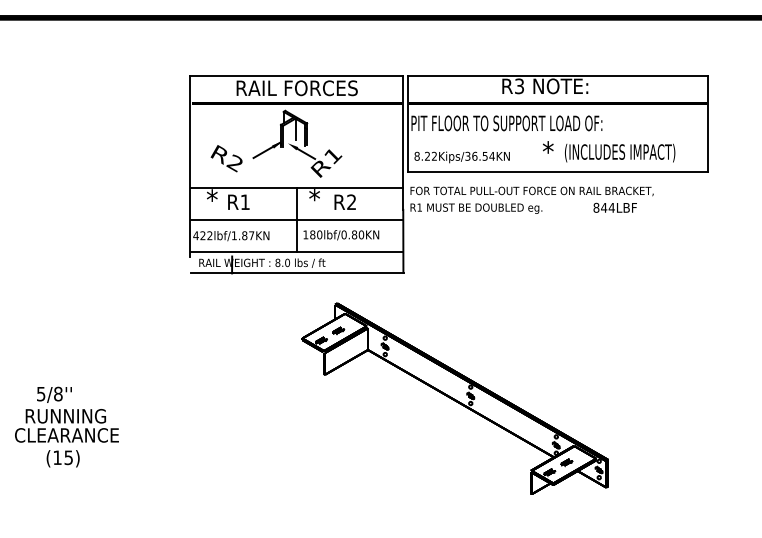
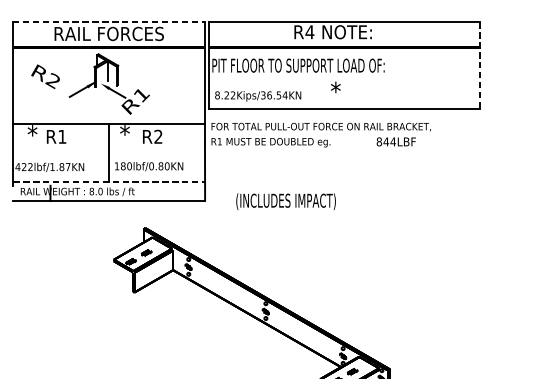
line: (297, 75) -> (109, 22), solid -> dashed
text: (519, 86) -> (309, 32), R3 -> R4
line: (708, 124) -> (480, 66), solid -> dashed
text: (620, 152) -> (286, 201), moved
text: (226, 158) -> (45, 76), moved
line: (296, 220) -> (108, 153), removed
line: (297, 252) -> (109, 182), solid -> dashed

